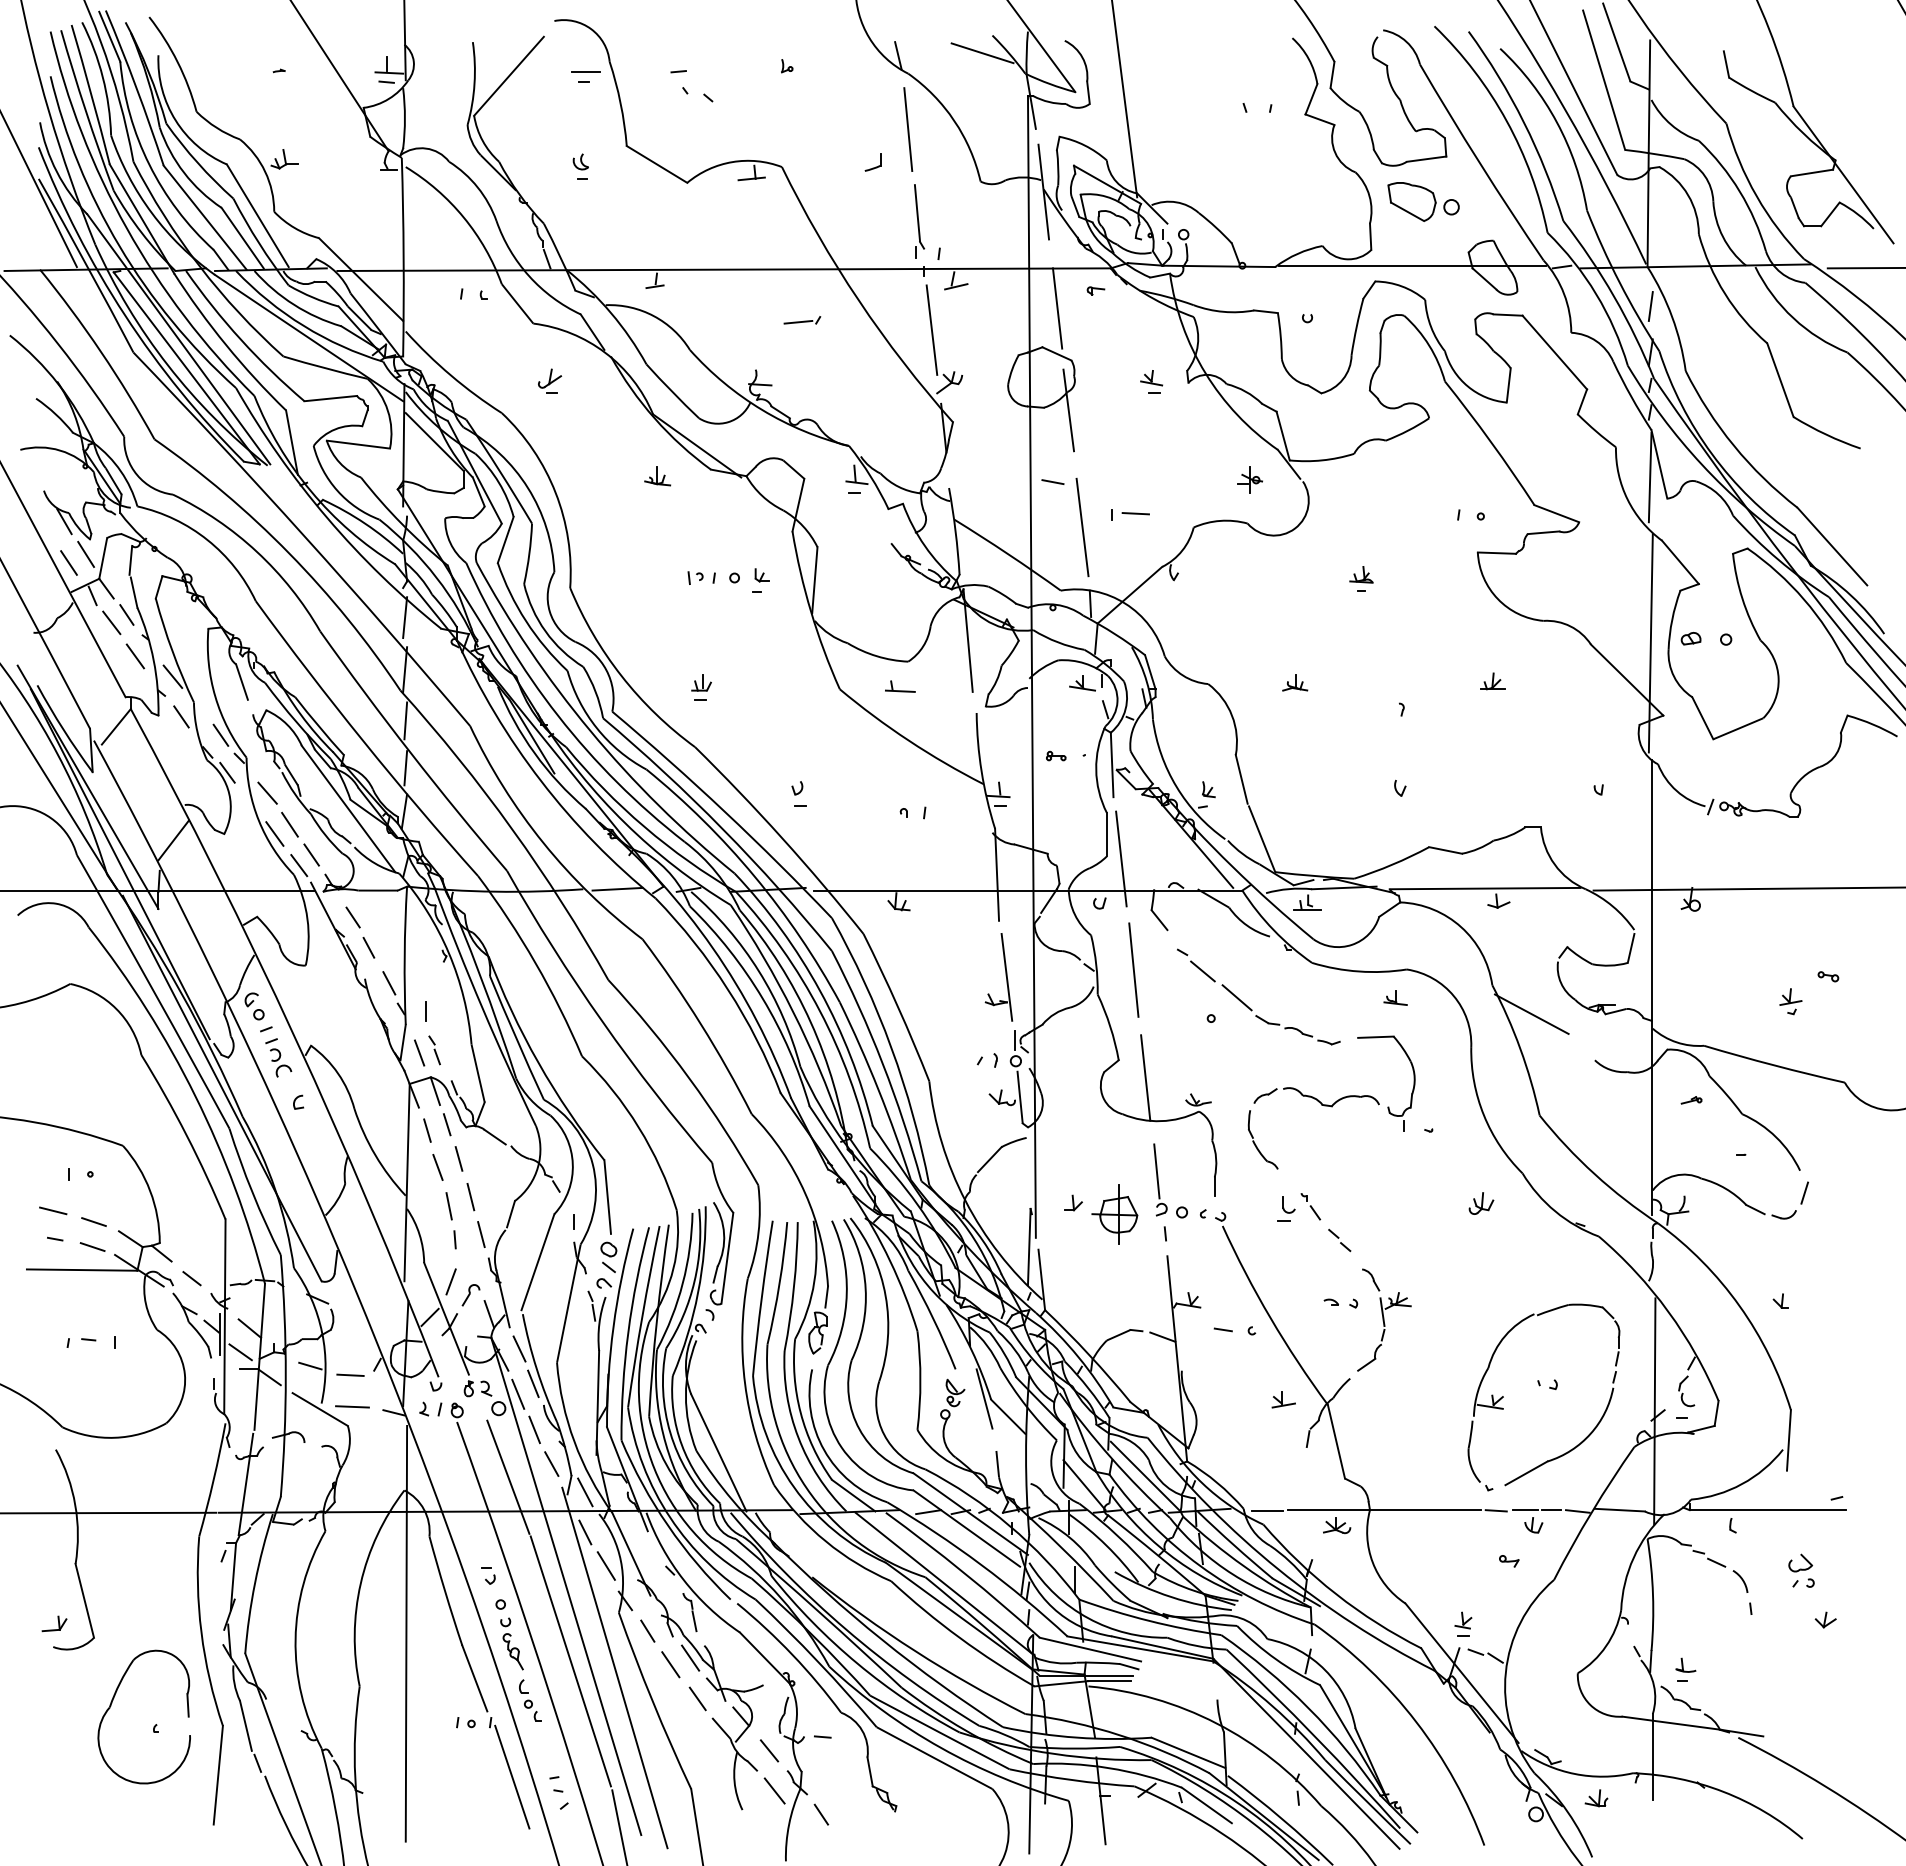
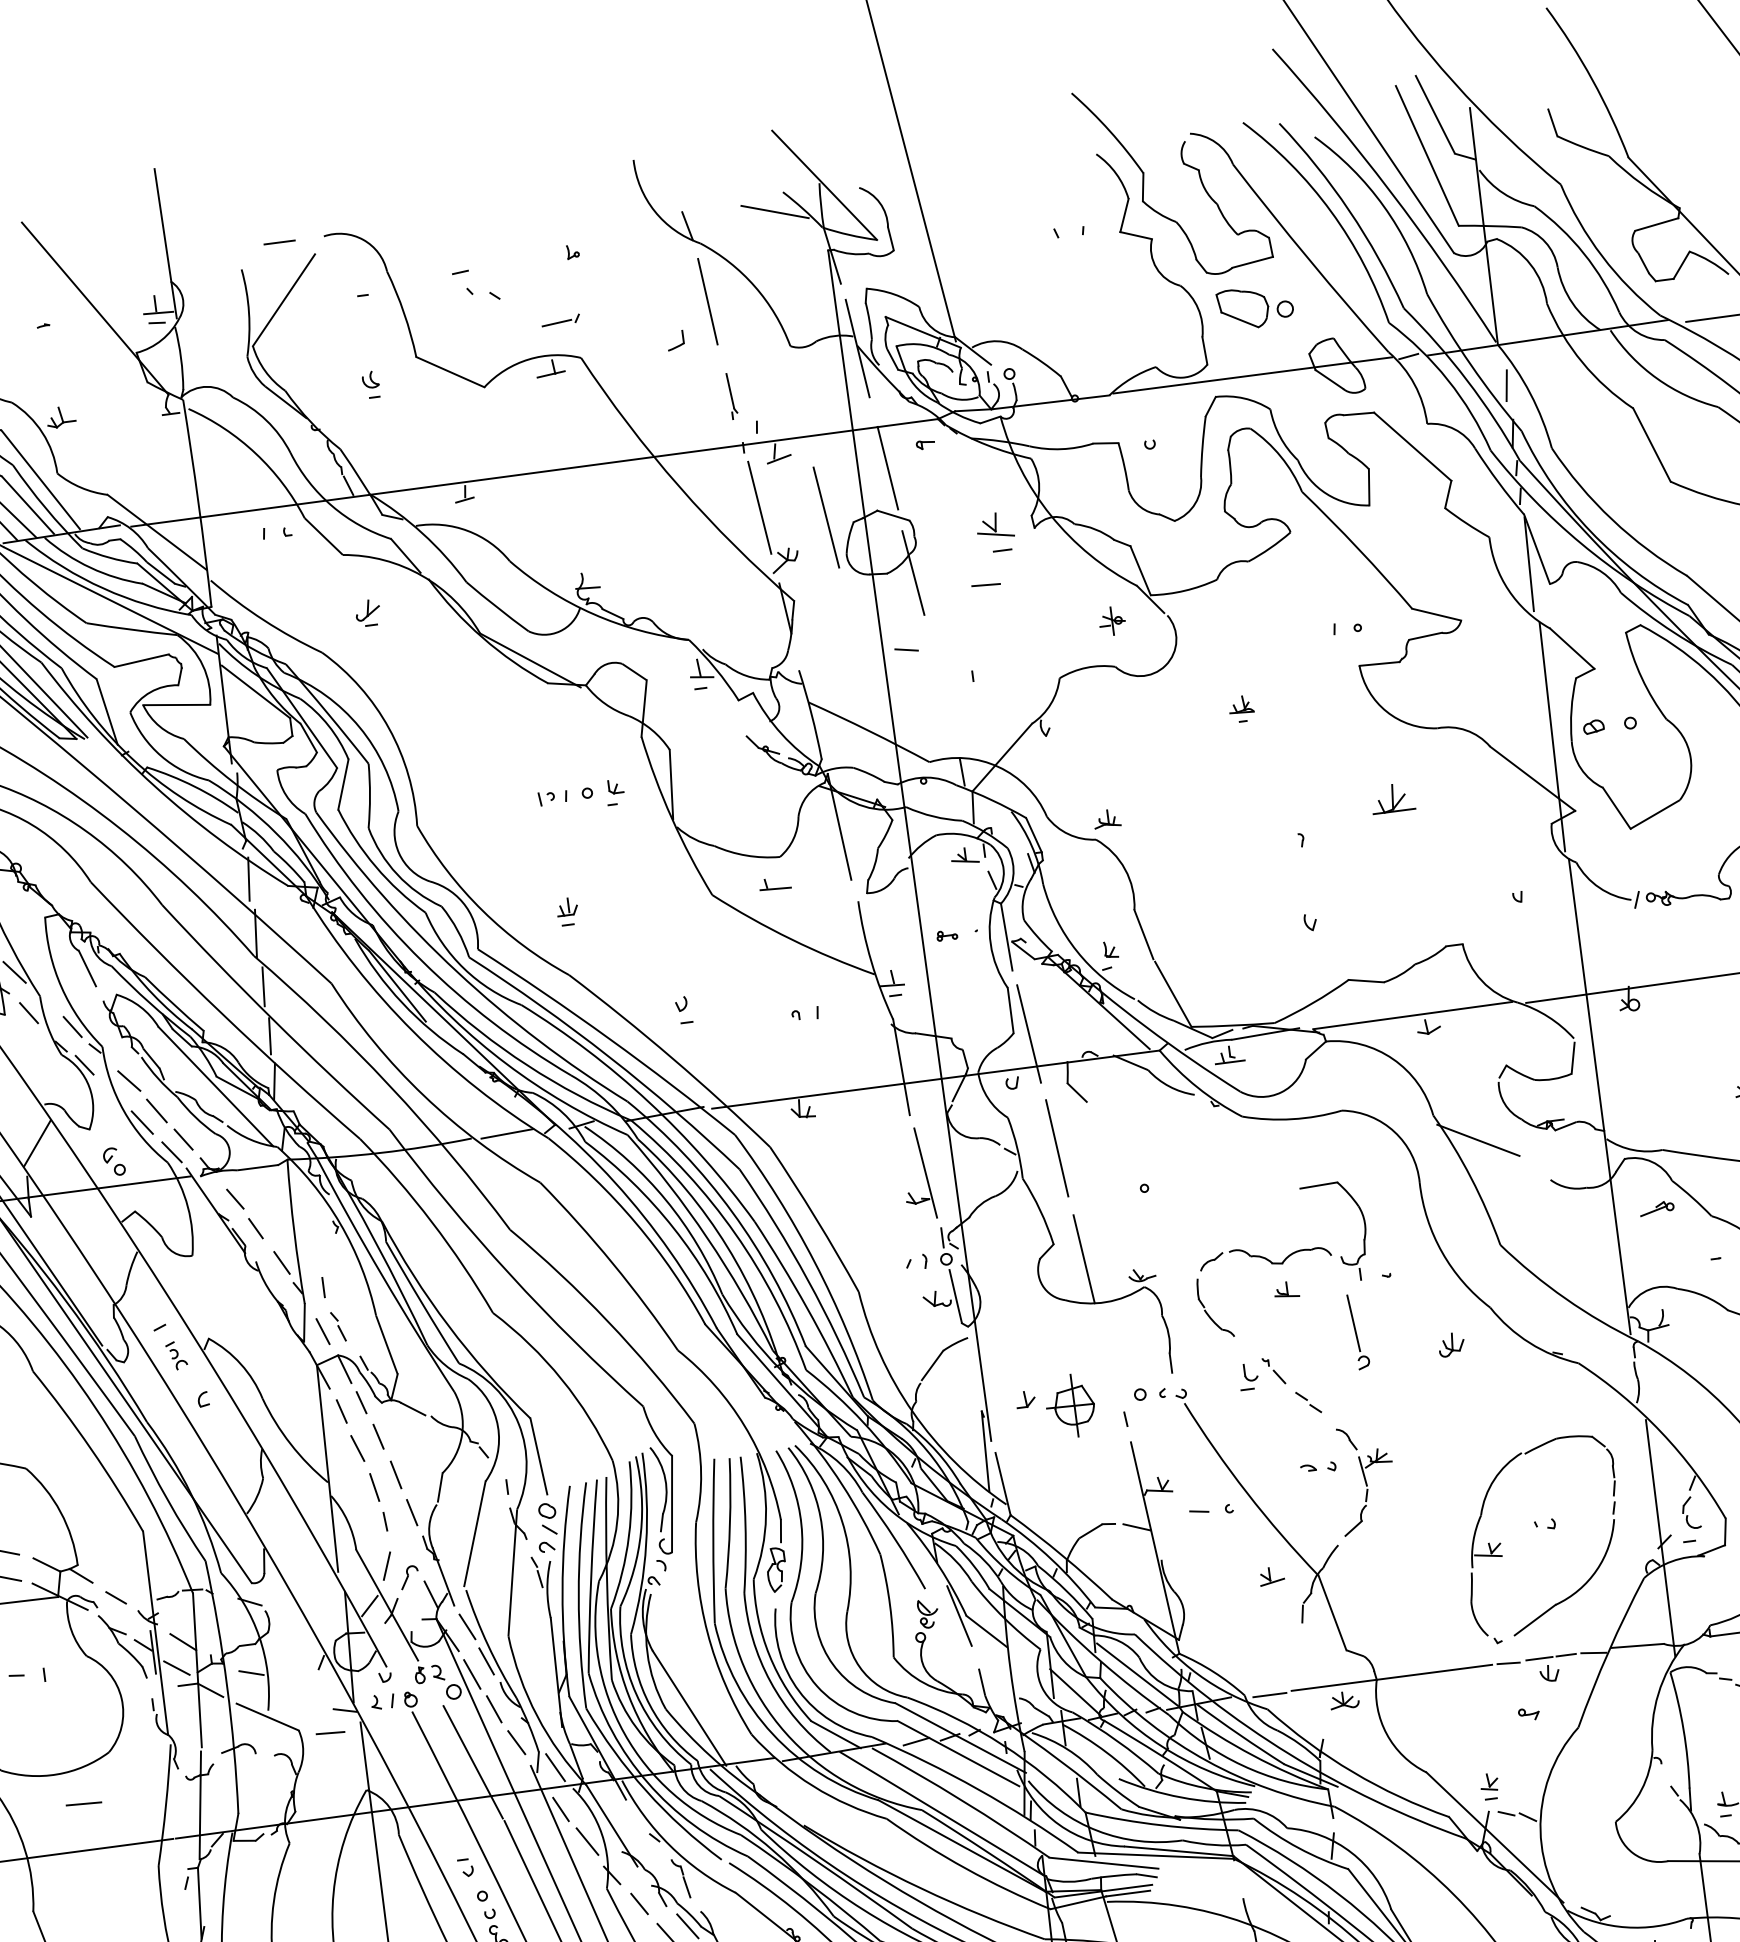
line: (585, 71) -> (279, 241), moved
part: (919, 221) -> (732, 396), size x0.6
part: (802, 320) -> (560, 320), moved
part: (1151, 381) -> (995, 531), size x1.6
part: (657, 476) -> (493, 697), removed
line: (1135, 513) -> (985, 584), moved
line: (1082, 527) -> (826, 517), moved
part: (1492, 681) -> (1392, 798), size x1.6
part: (1295, 682) -> (1107, 818), moved
part: (1395, 997) -> (1286, 1289), moved
part: (254, 1006) -> (114, 1161), moved
part: (1251, 1008) -> (1185, 1172), removed
part: (278, 1057) -> (176, 1355), size x0.7
part: (1691, 1100) -> (1656, 1208), size x1.6
part: (1160, 1179) -> (1358, 1331), moved
line: (350, 1374) -> (330, 1732), moved
line: (352, 1406) -> (83, 1803), moved

